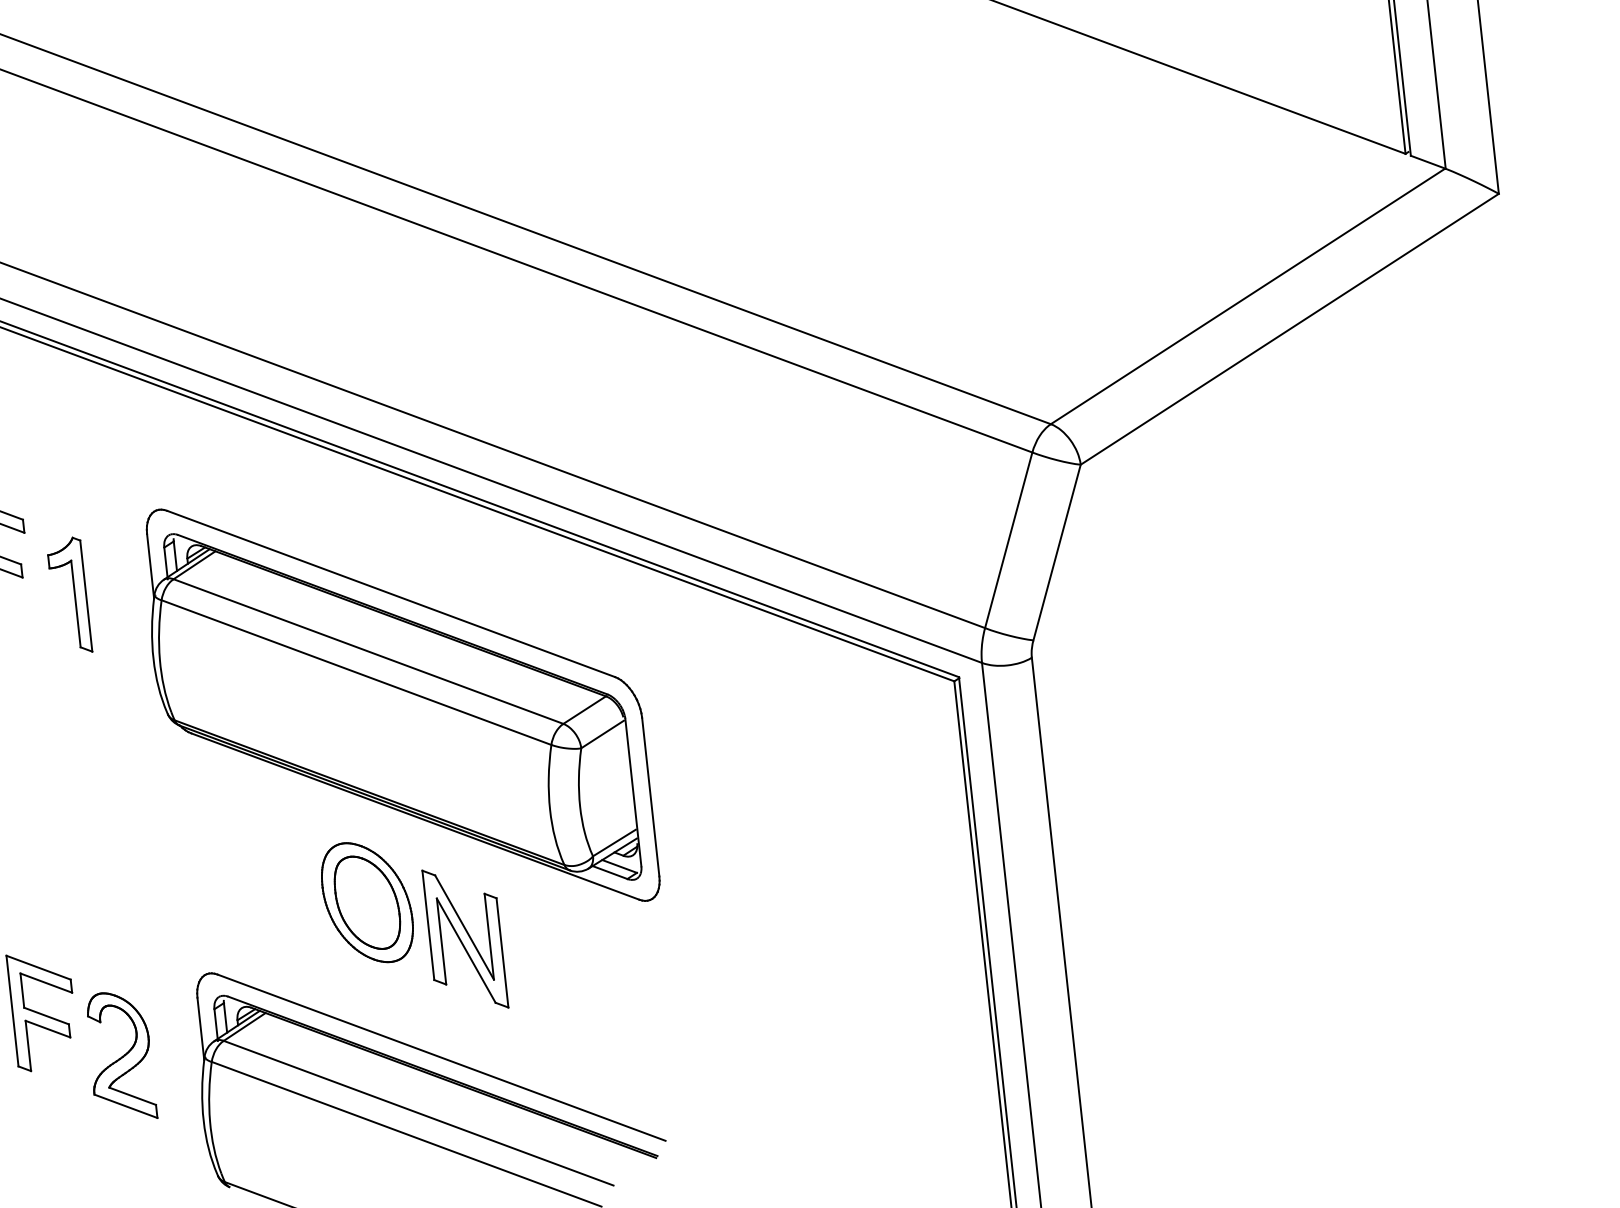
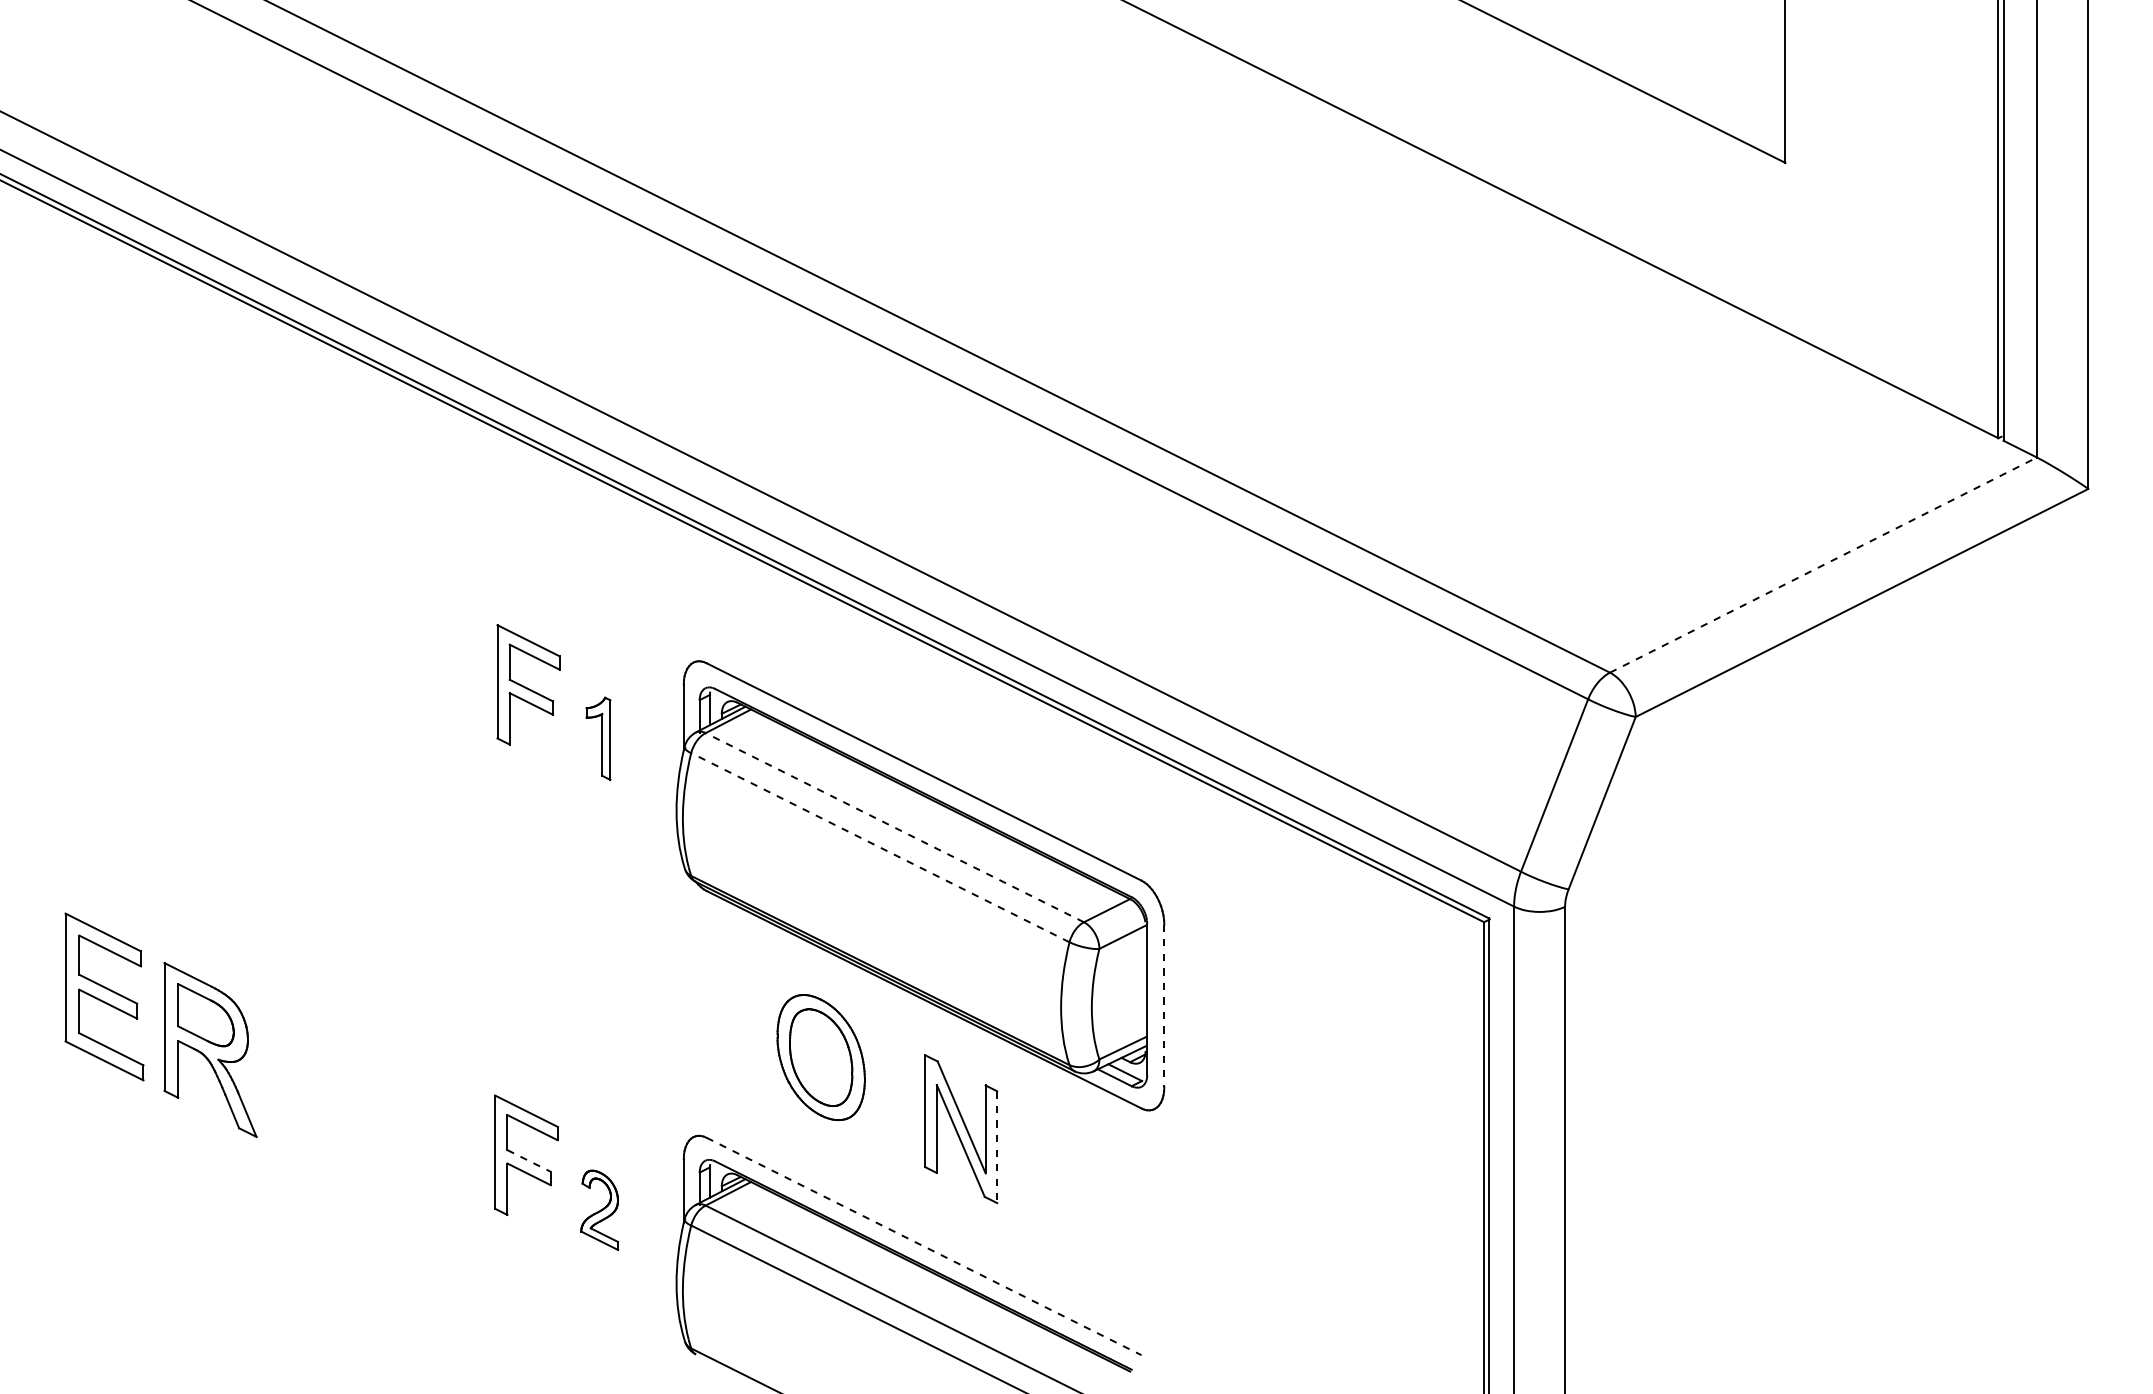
line: (1248, 295) -> (1823, 564), solid -> dashed
part: (69, 595) -> (598, 738), size x0.7
line: (368, 651) -> (894, 827), solid -> dashed
line: (355, 672) -> (879, 847), solid -> dashed
line: (650, 797) -> (1164, 1006), solid -> dashed
part: (366, 902) -> (820, 1057), moved
line: (502, 953) -> (997, 1147), solid -> dashed
line: (46, 1016) -> (529, 1161), solid -> dashed
part: (120, 1056) -> (599, 1210), size x0.6
line: (441, 1057) -> (924, 1246), solid -> dashed

